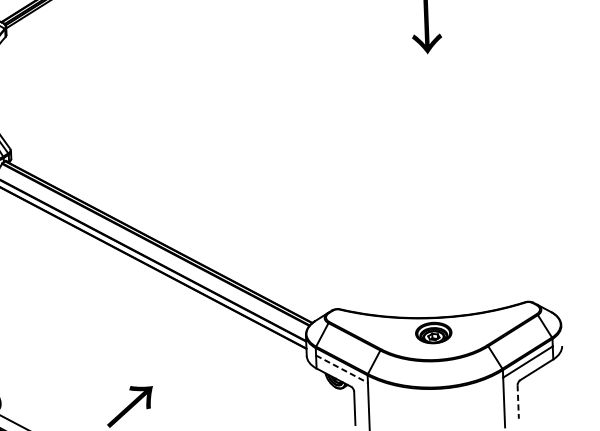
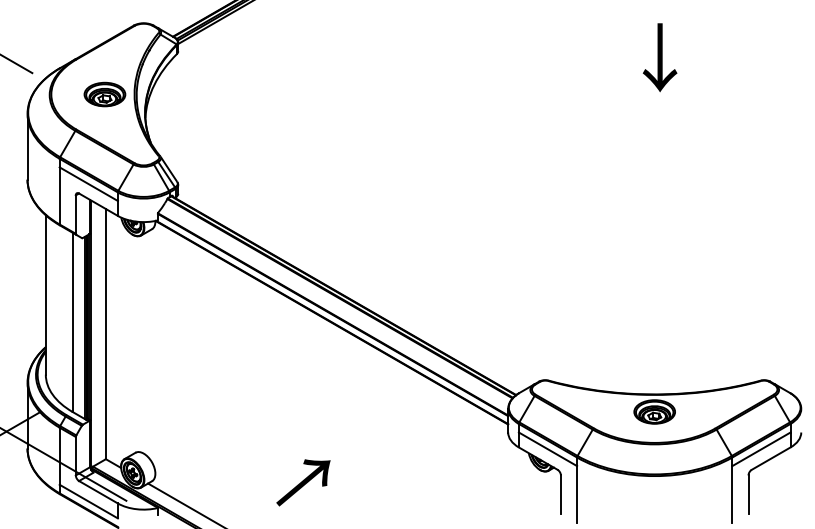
line: (342, 369) -> (548, 449), dashed -> solid
line: (518, 402) -> (748, 495), dashed -> solid

